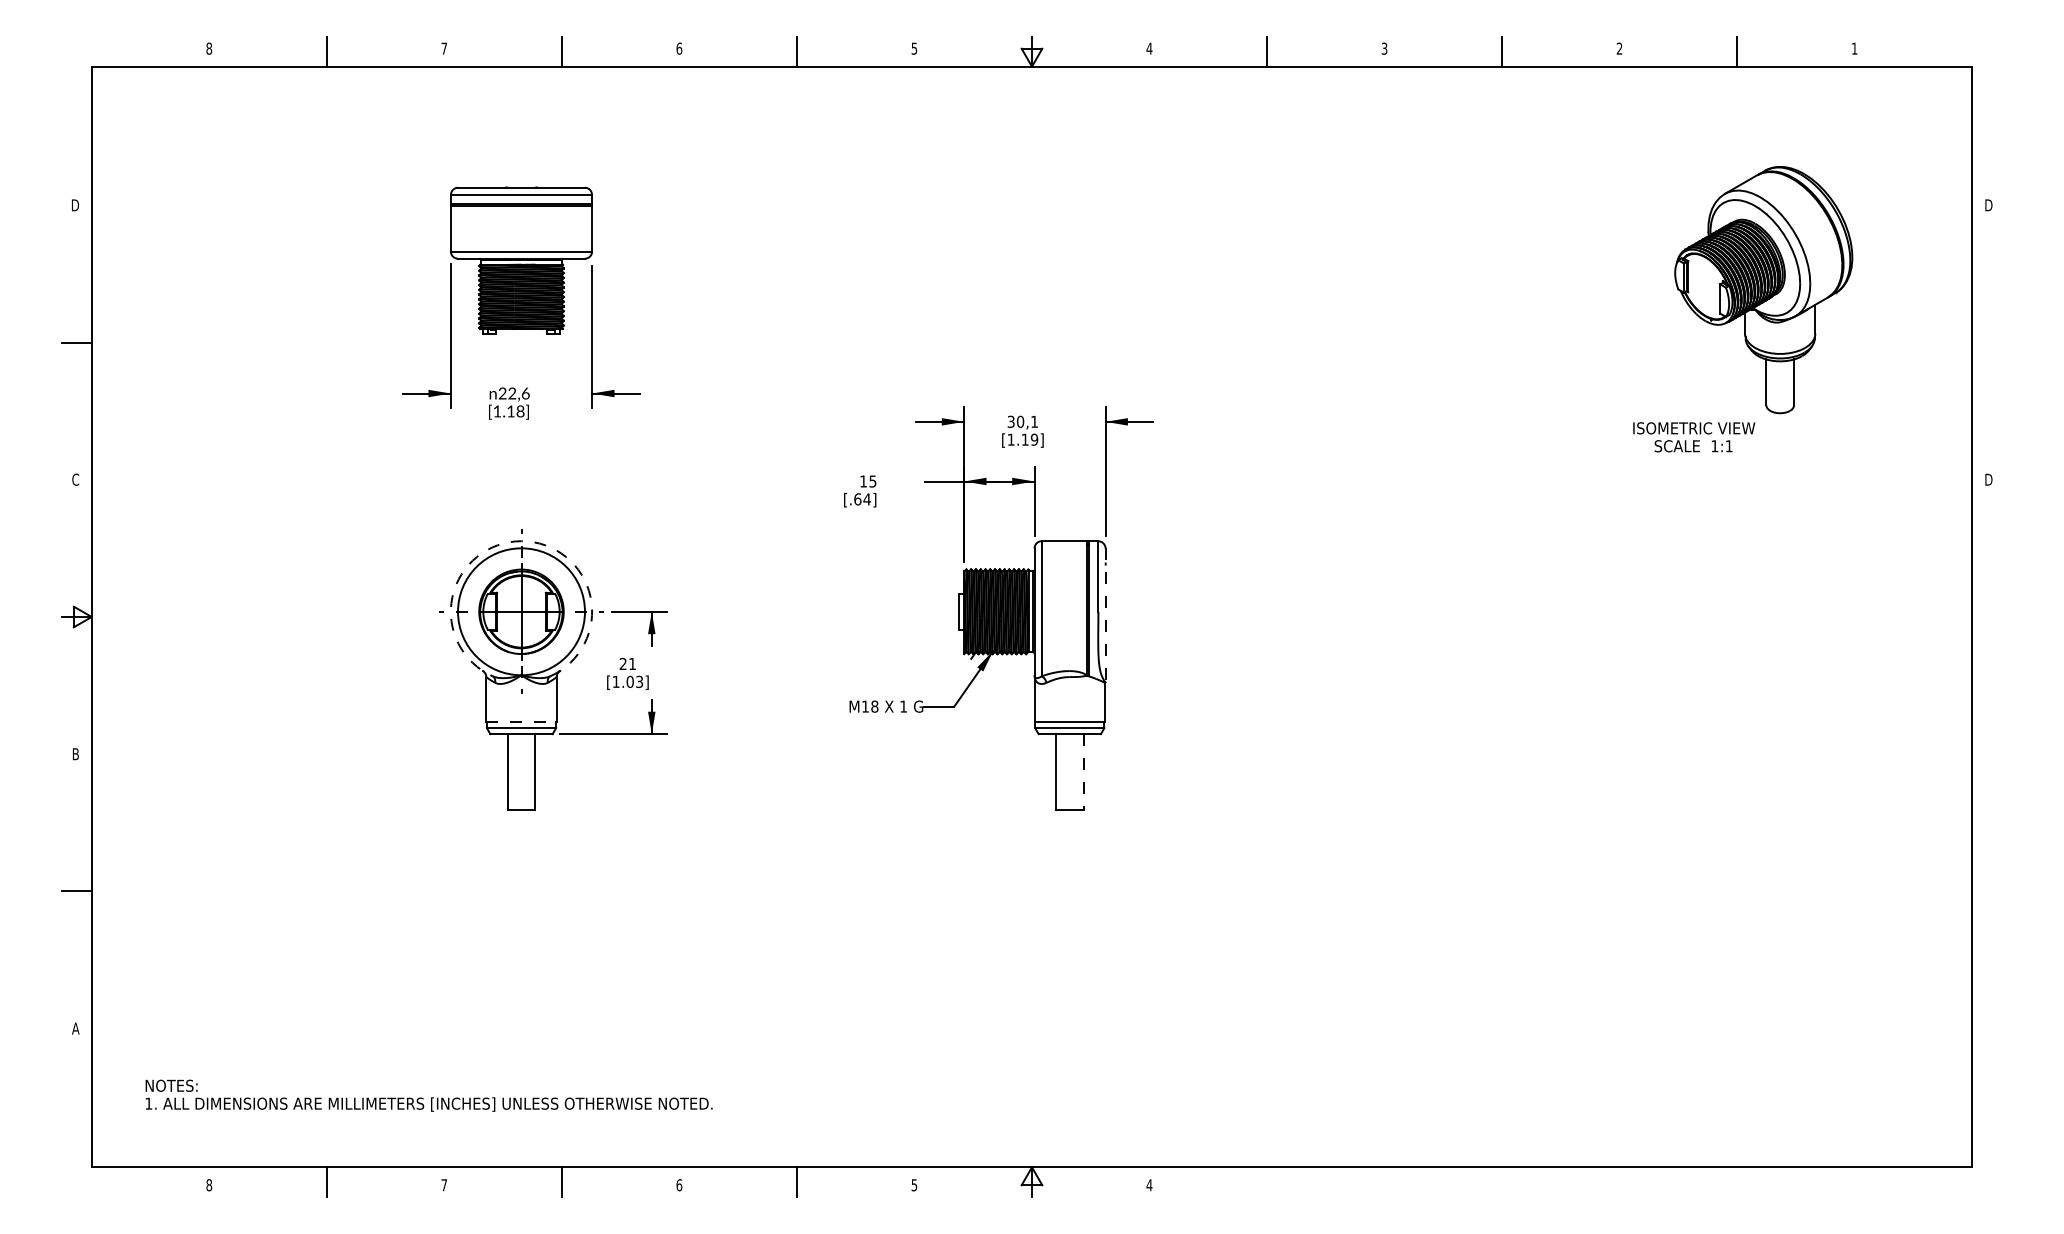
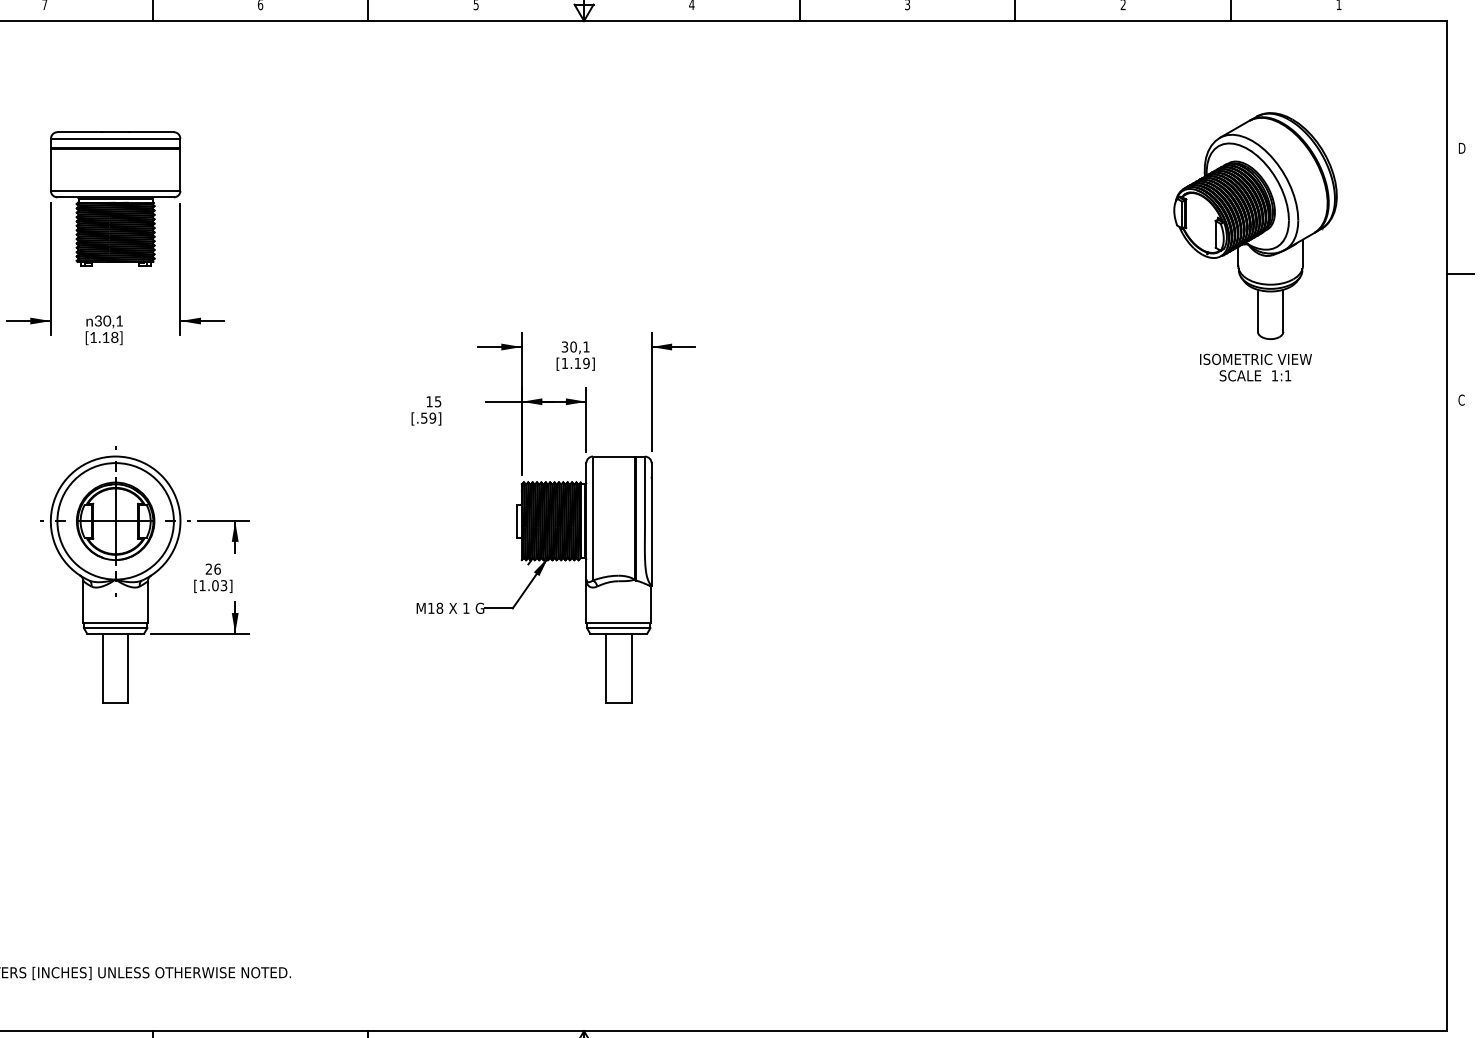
line: (1987, 342) -> (1460, 274), added
text: (513, 393) -> (108, 321), 22,6 -> 30,1
text: (1694, 437) -> (1256, 367), moved
text: (1988, 479) -> (1461, 399), D -> C
text: (862, 499) -> (428, 418), [.64] -> [.59]
arc: (521, 541) -> (115, 456), dashed -> solid
line: (1105, 615) -> (651, 524), dashed -> solid
text: (632, 663) -> (217, 568), 21 -> 26
line: (522, 722) -> (116, 622), dashed -> solid
line: (1083, 772) -> (631, 668), dashed -> solid

